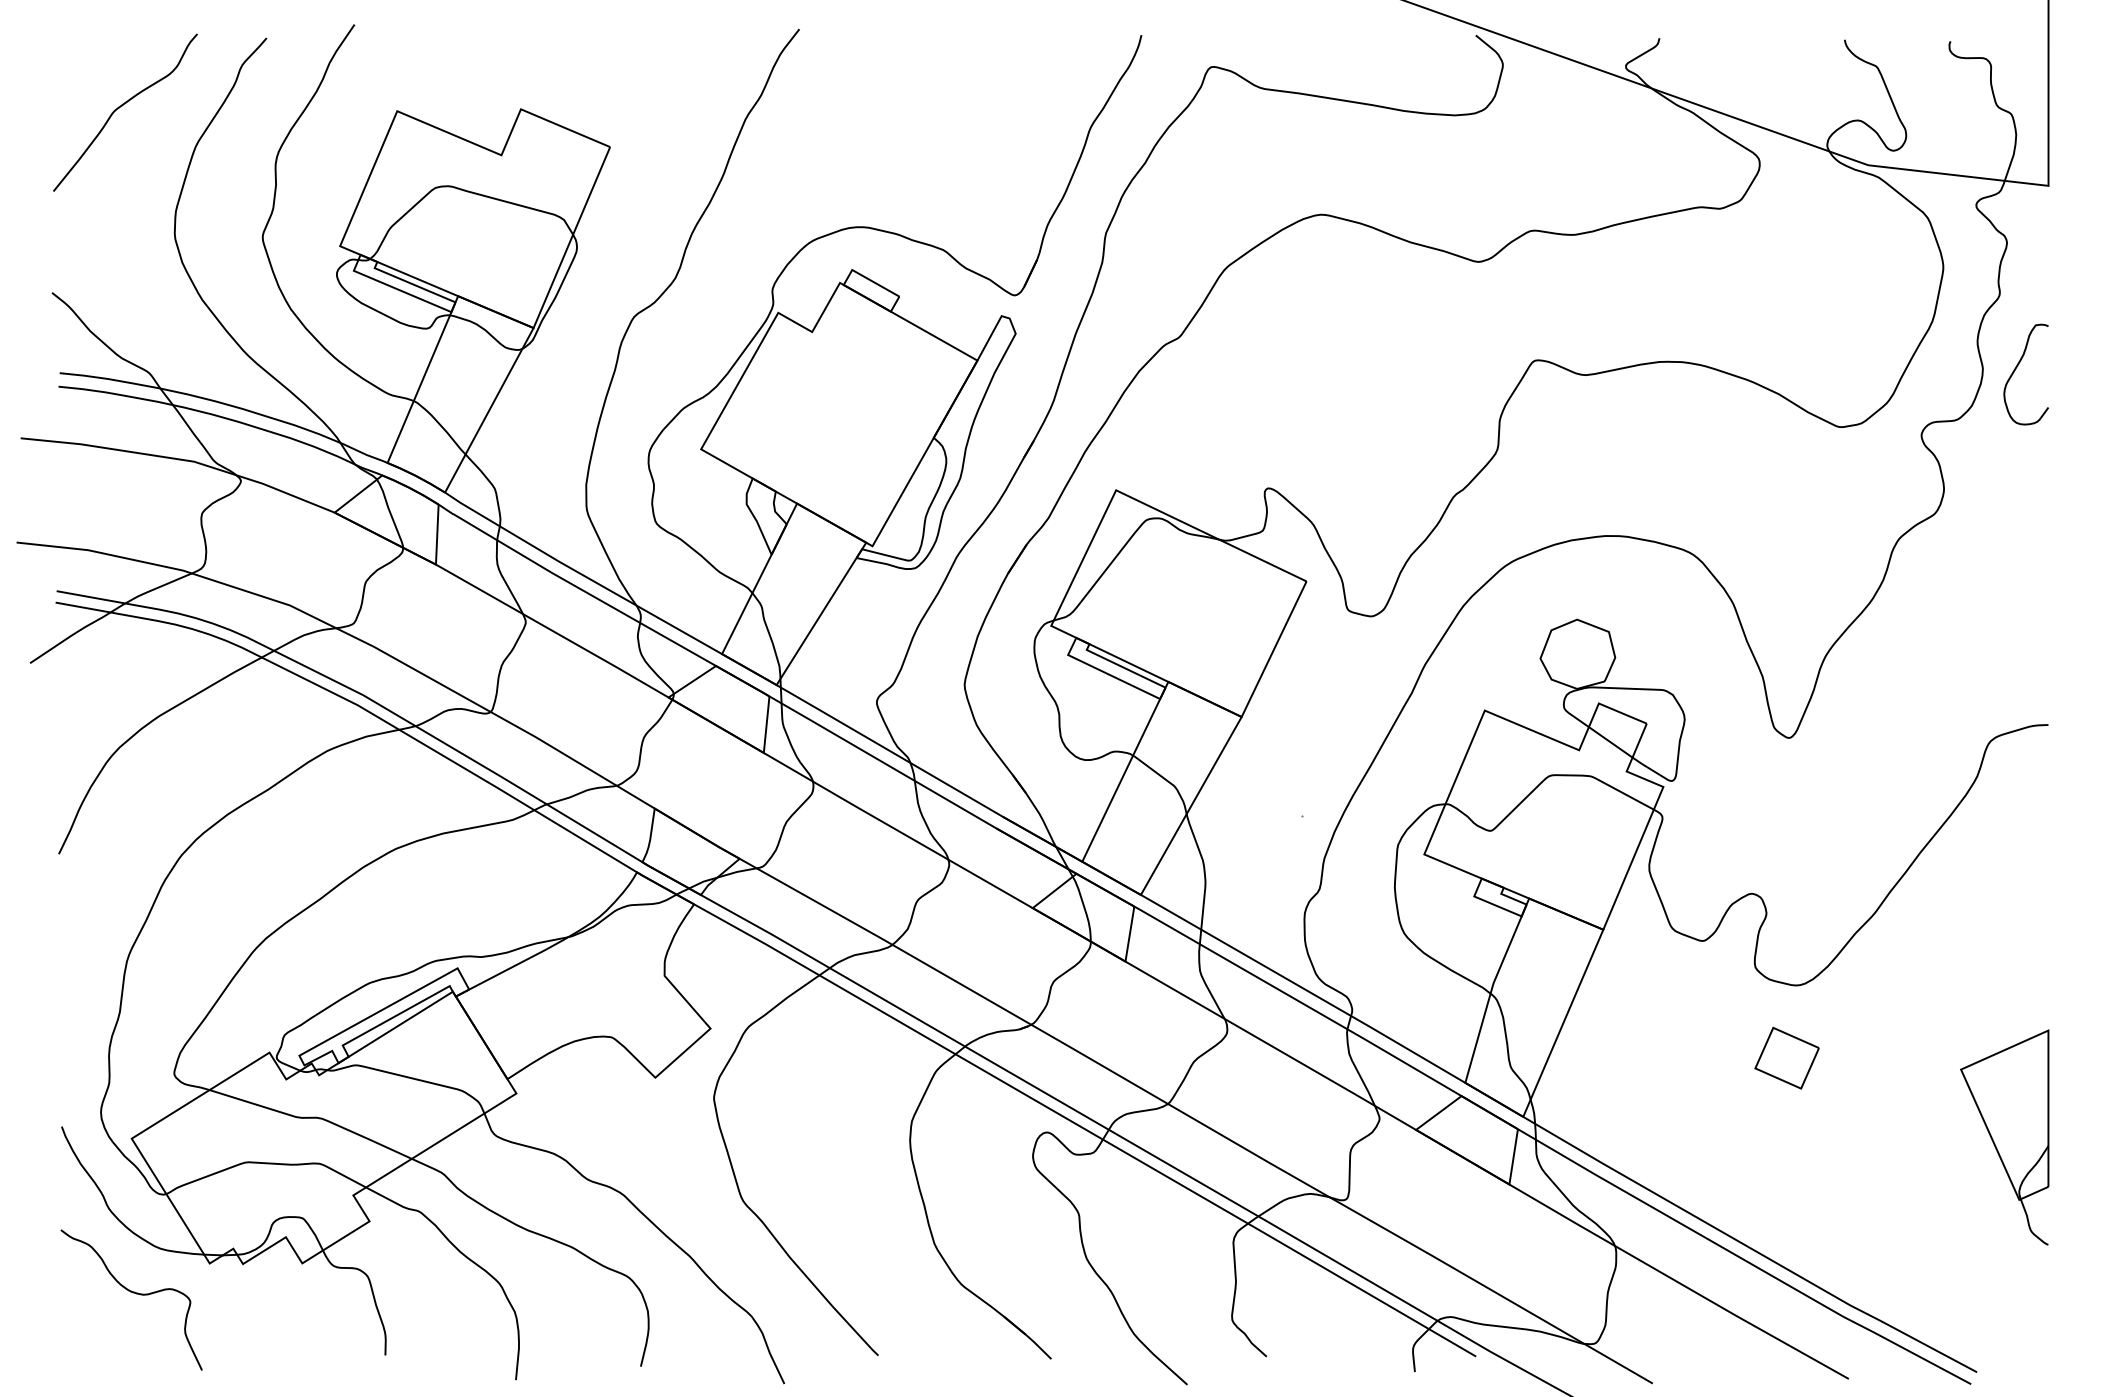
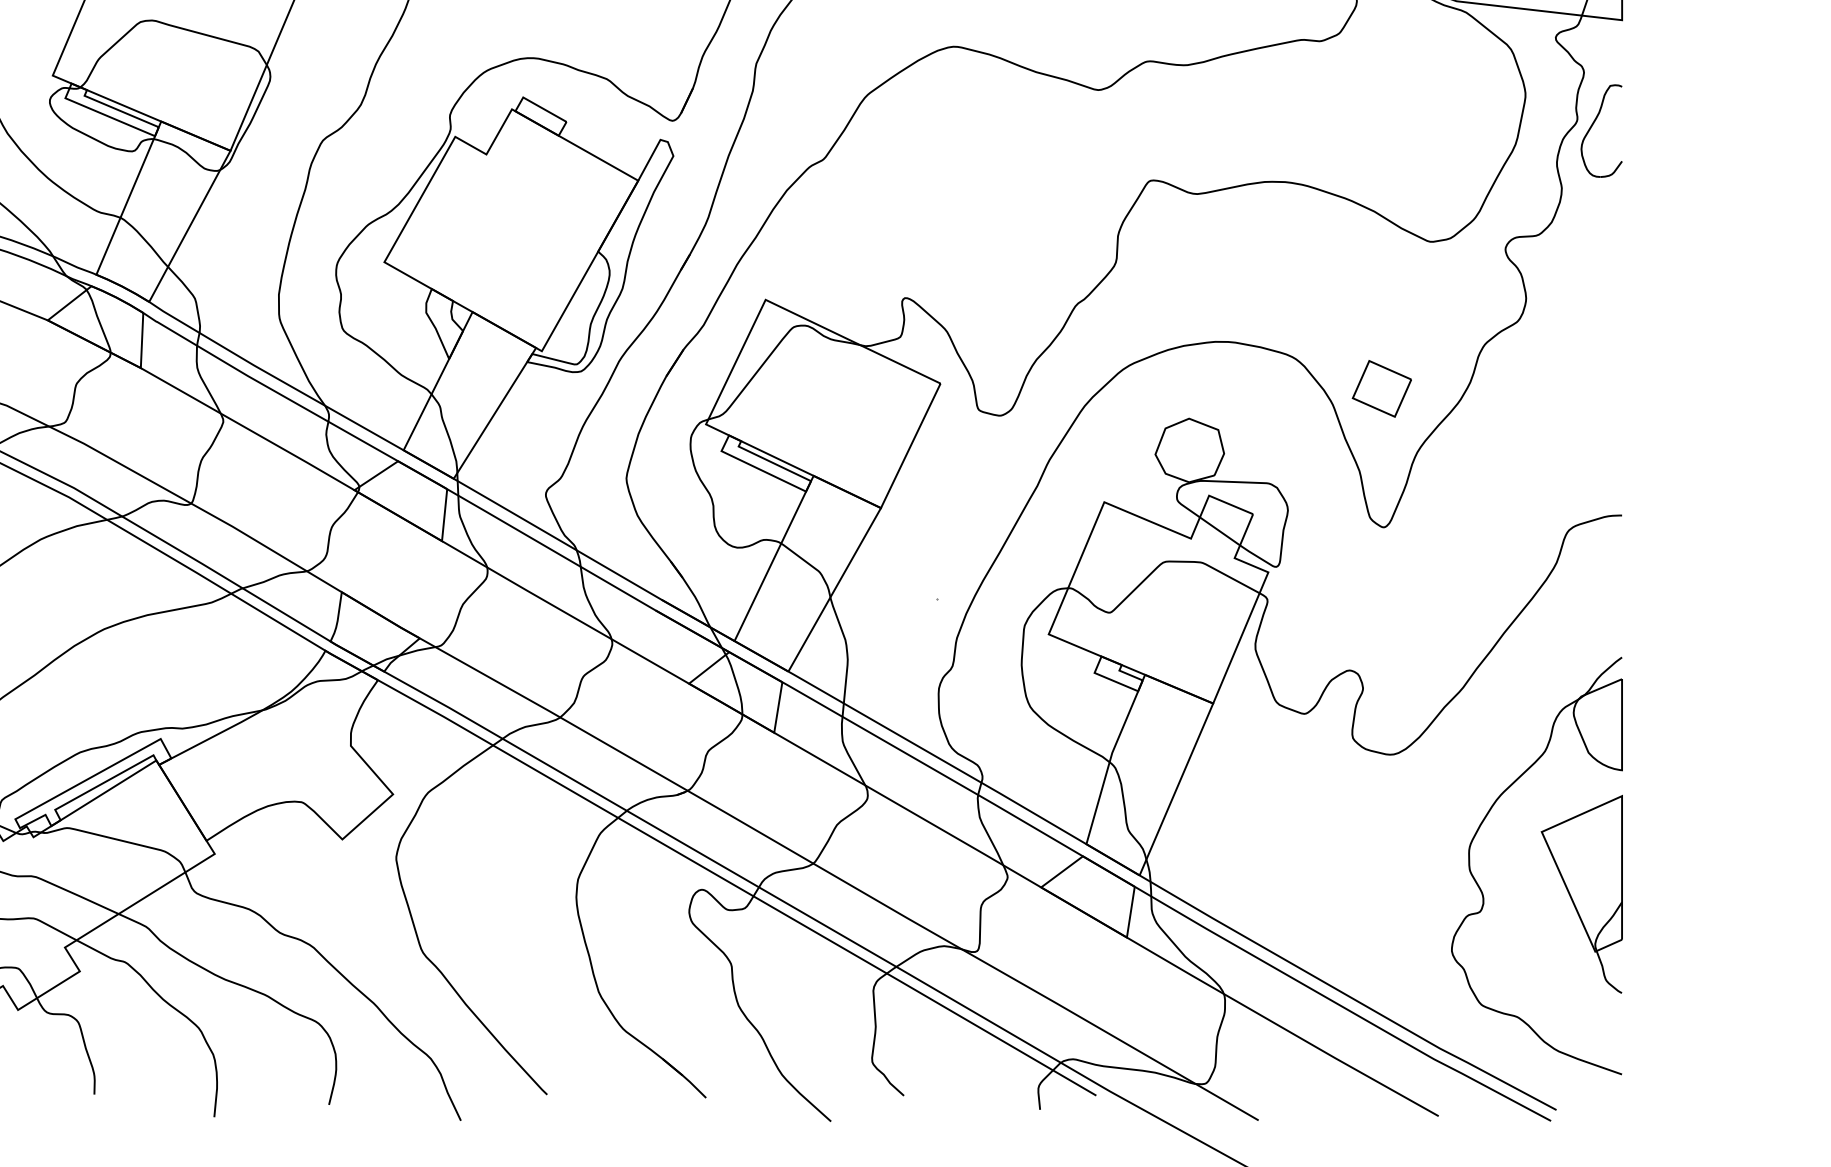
part: (2016, 369) -> (1592, 126), moved
part: (1786, 1057) -> (1381, 388), moved
part: (1897, 1136) -> (1483, 893), added

